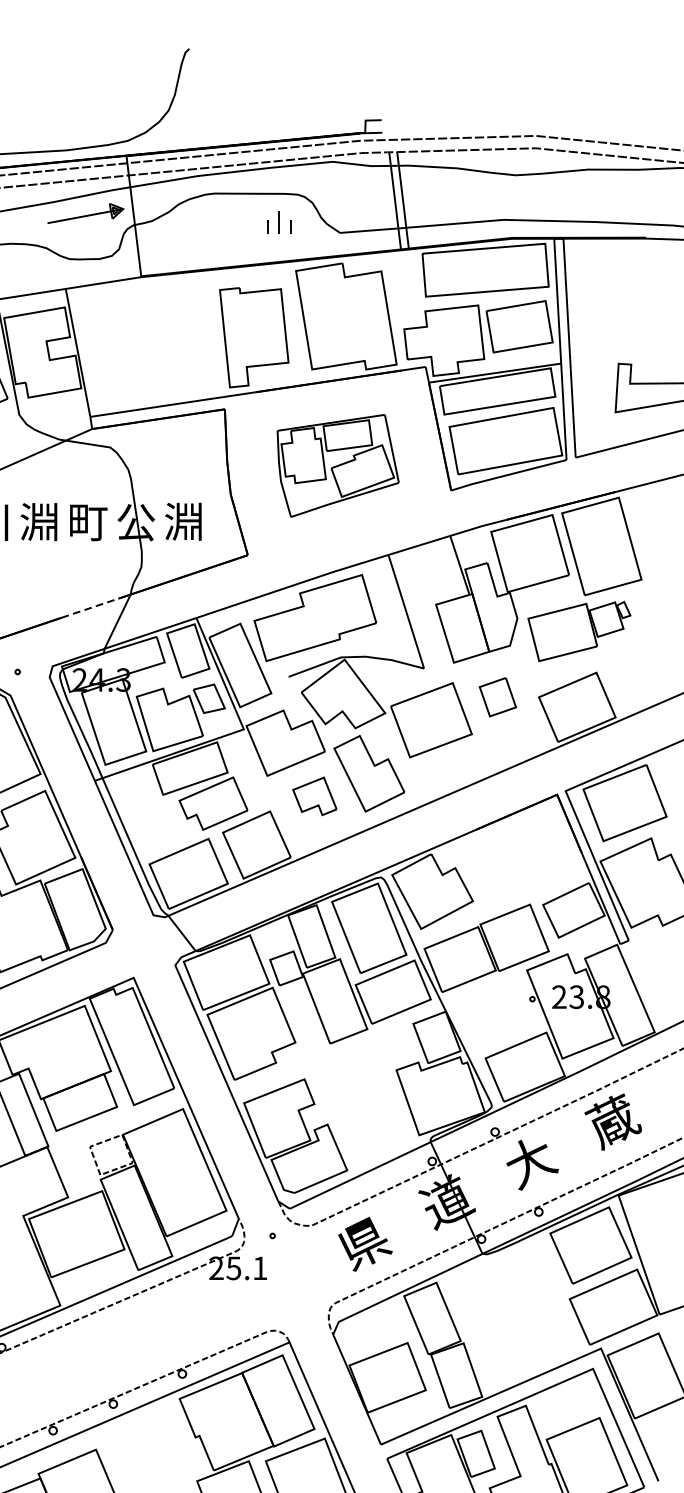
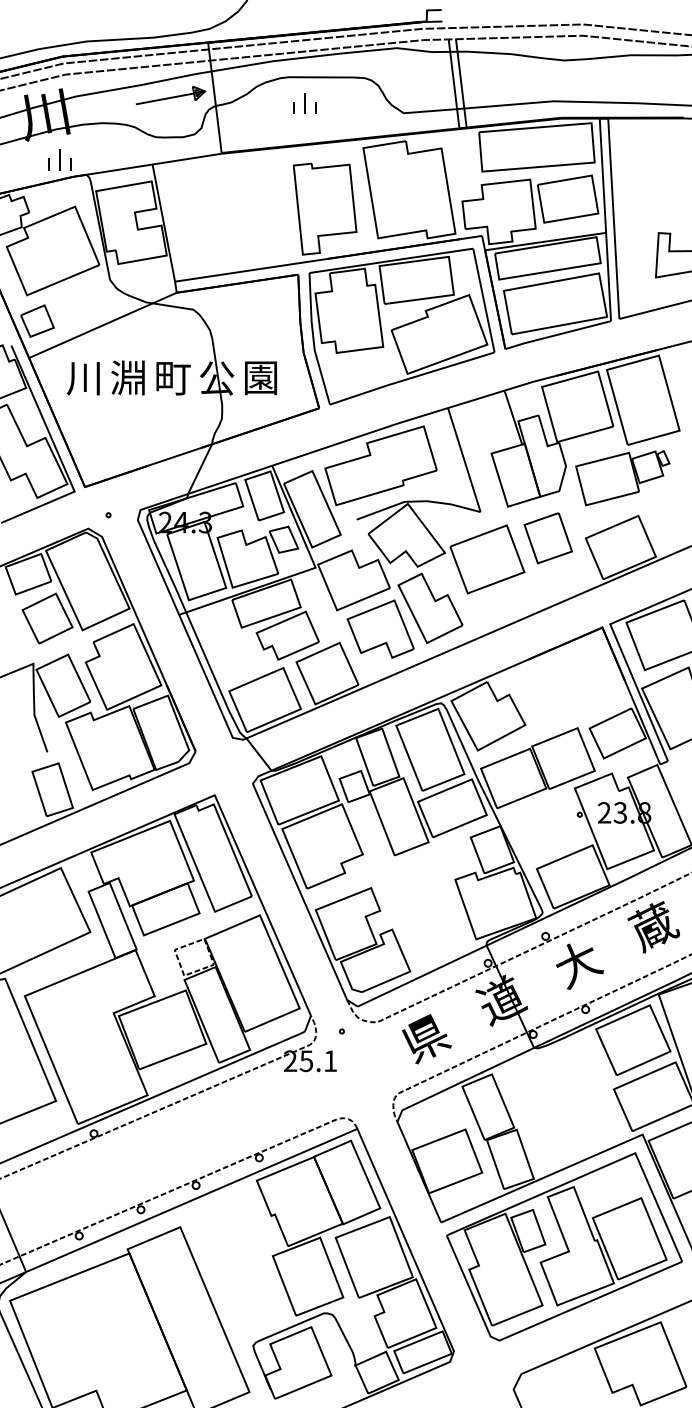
part: (278, 222) -> (304, 103), moved
part: (337, 465) -> (401, 326), size x1.67
text: (183, 521) -> (260, 377), 淵 -> 園
line: (90, 607) -> (175, 456), dashed -> solid
part: (497, 697) -> (547, 538), size x1.43
part: (314, 795) -> (380, 628), size x1.67

